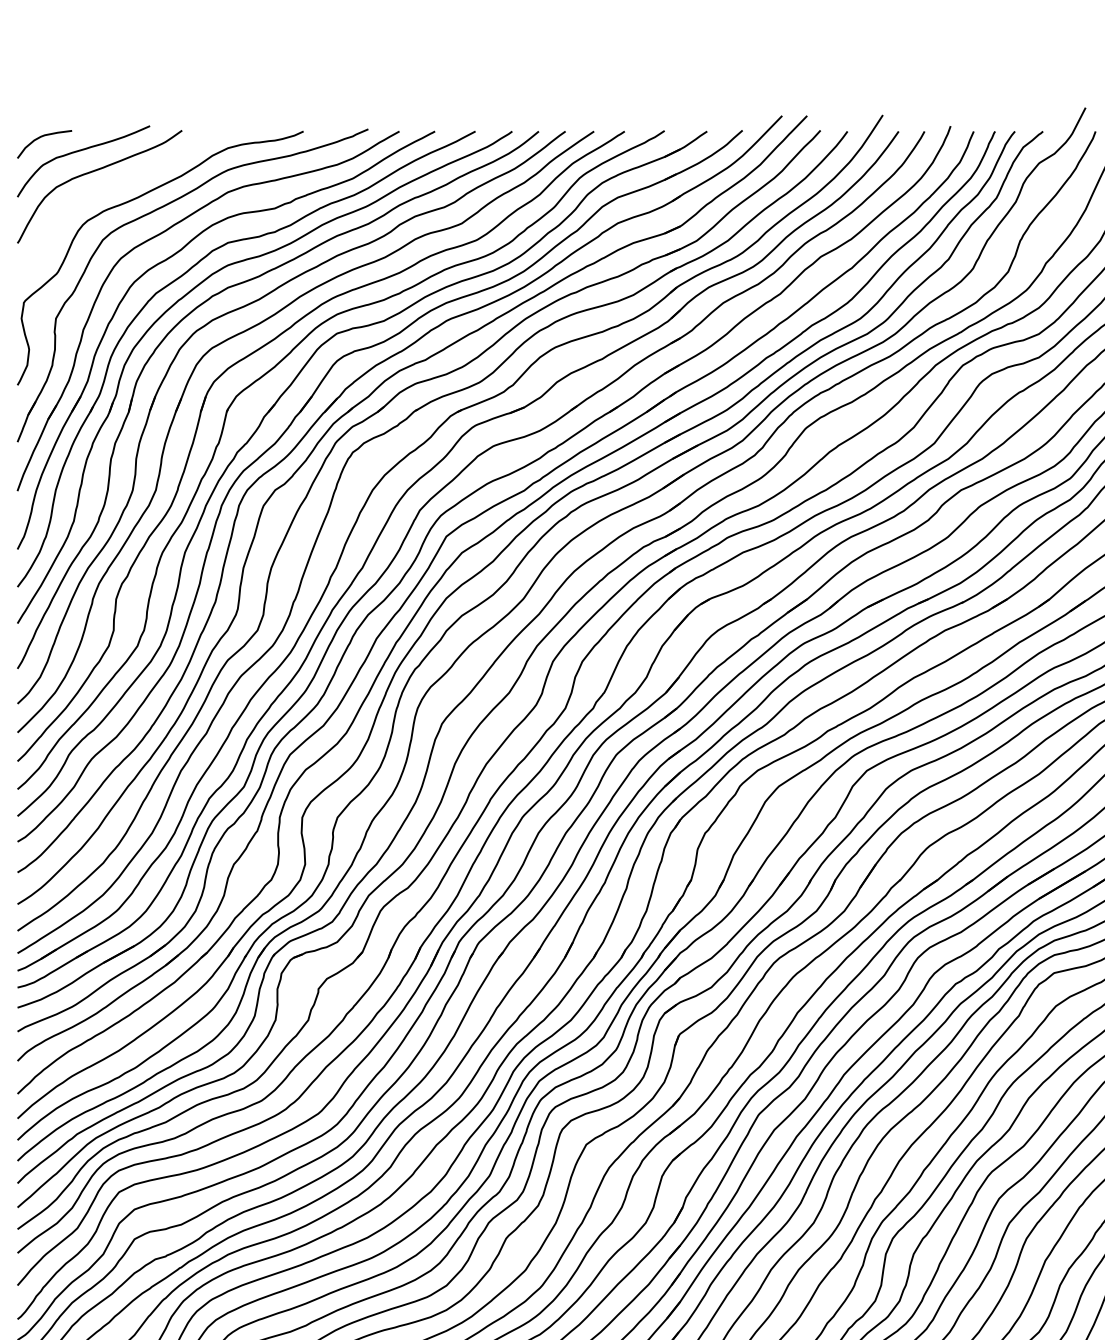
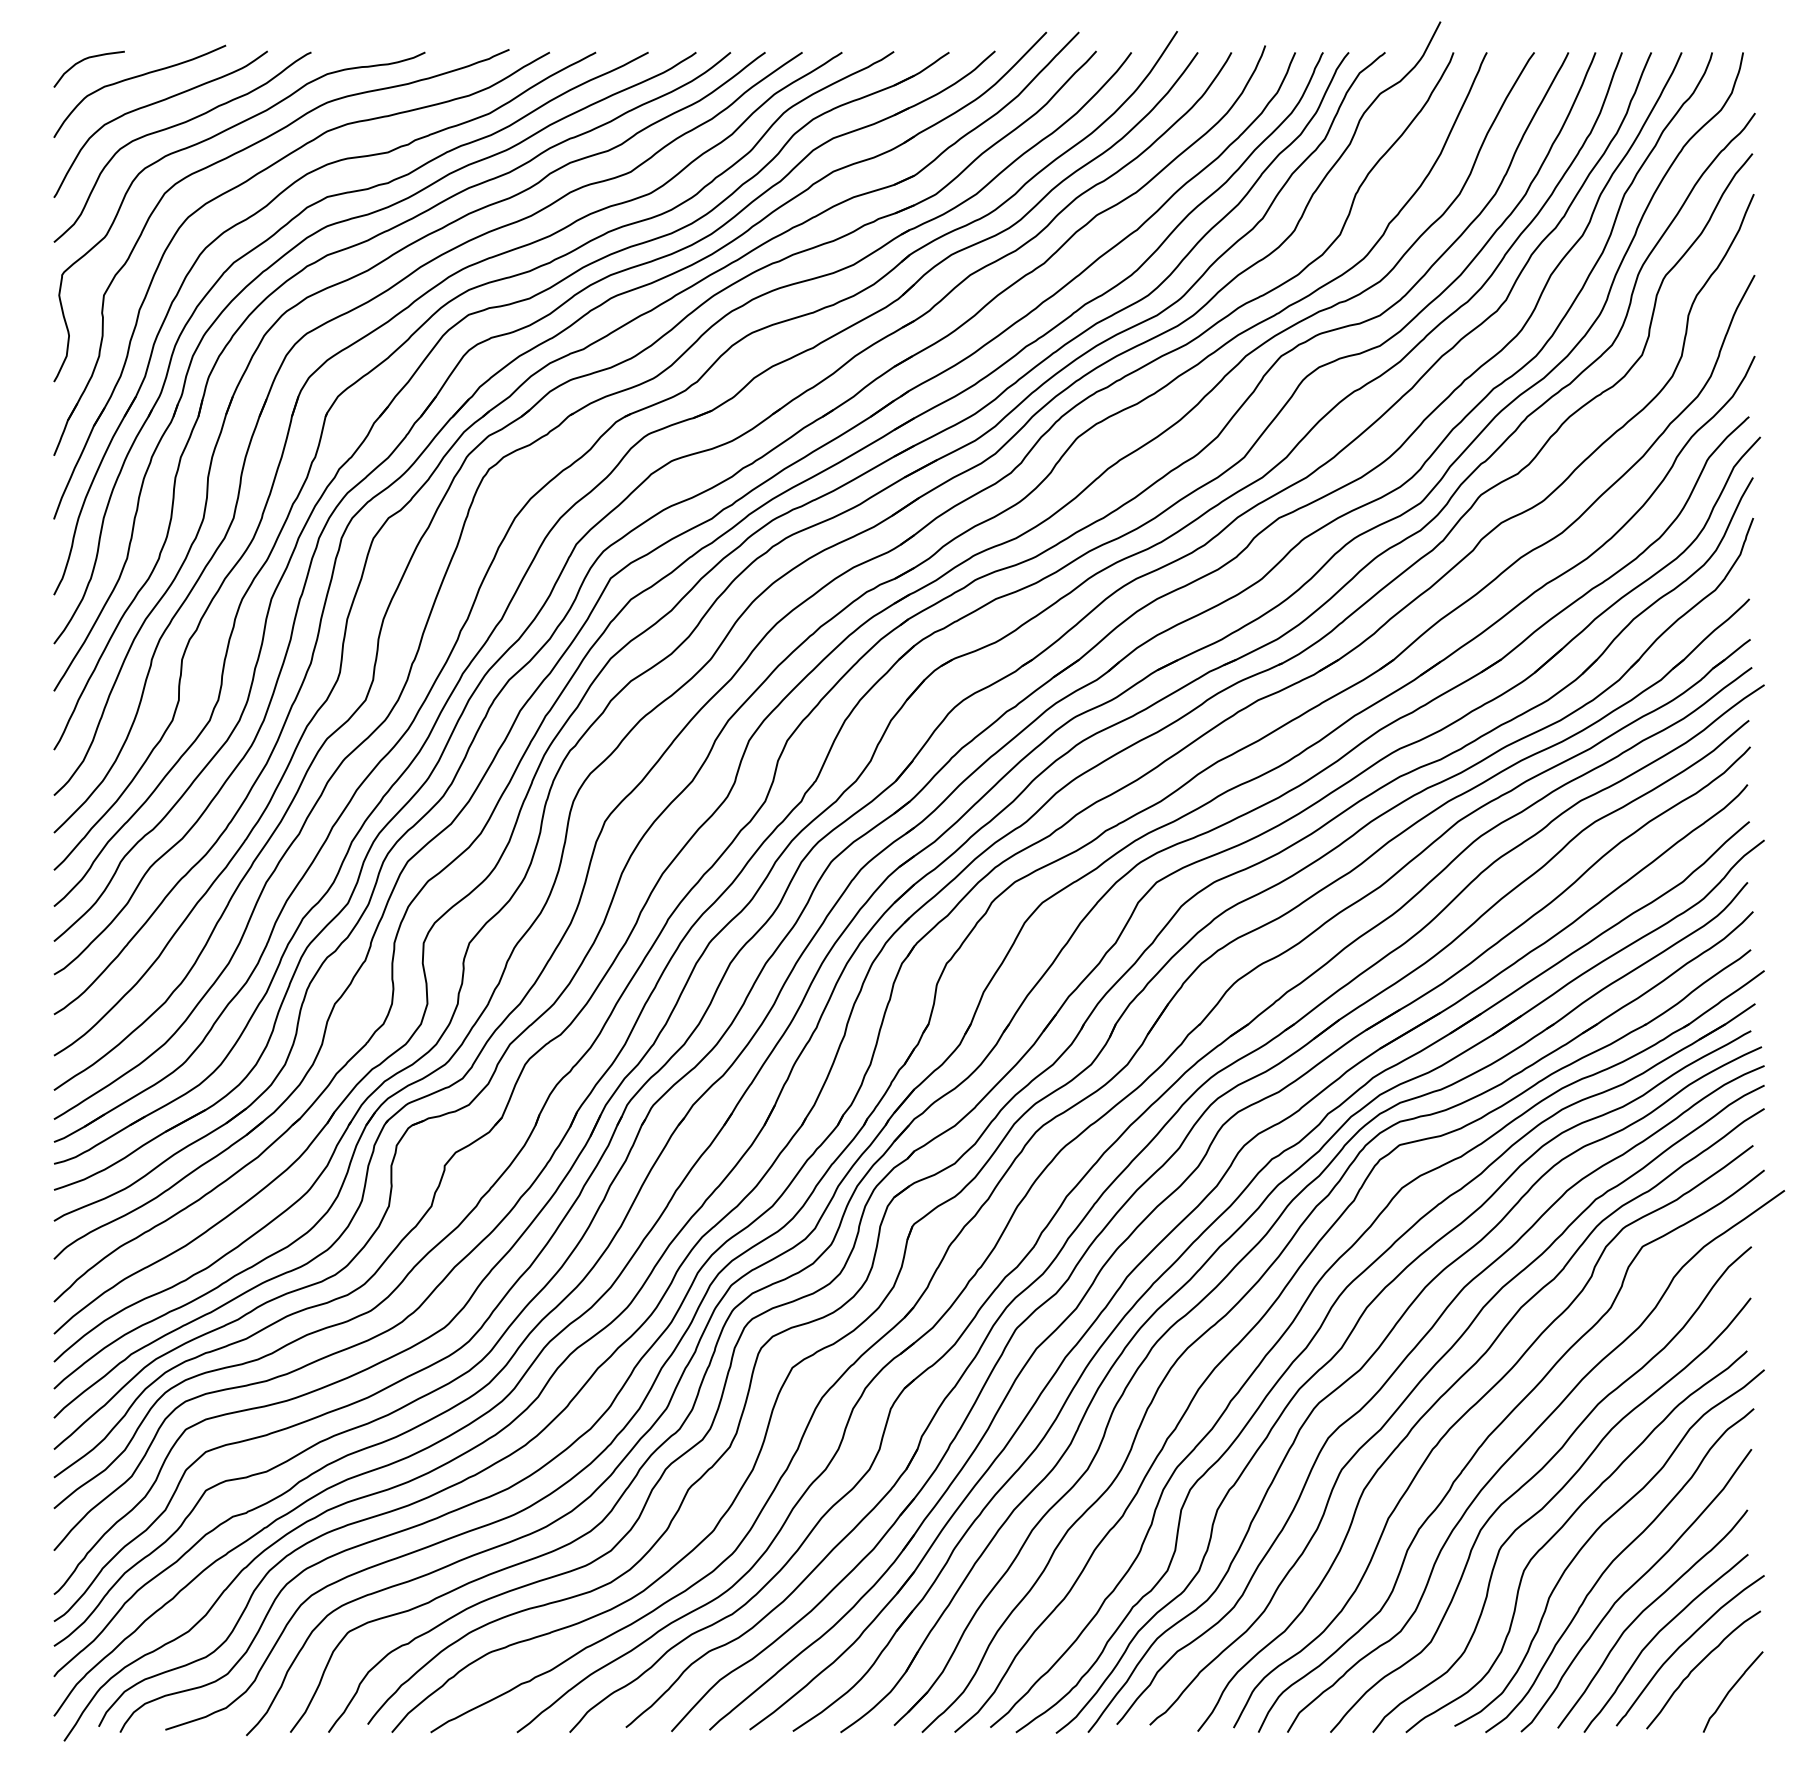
curve: (111, 188) -> (176, 126), added

